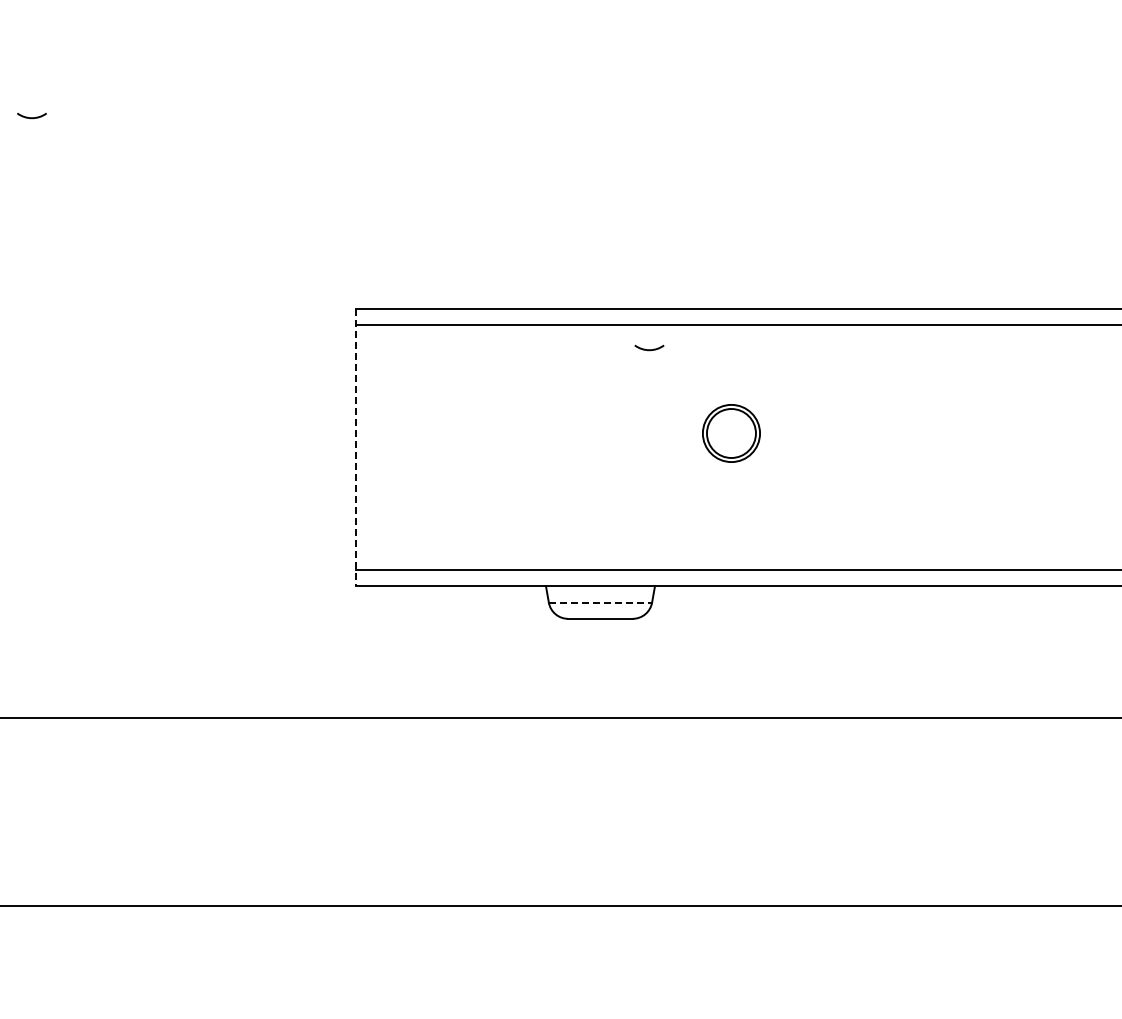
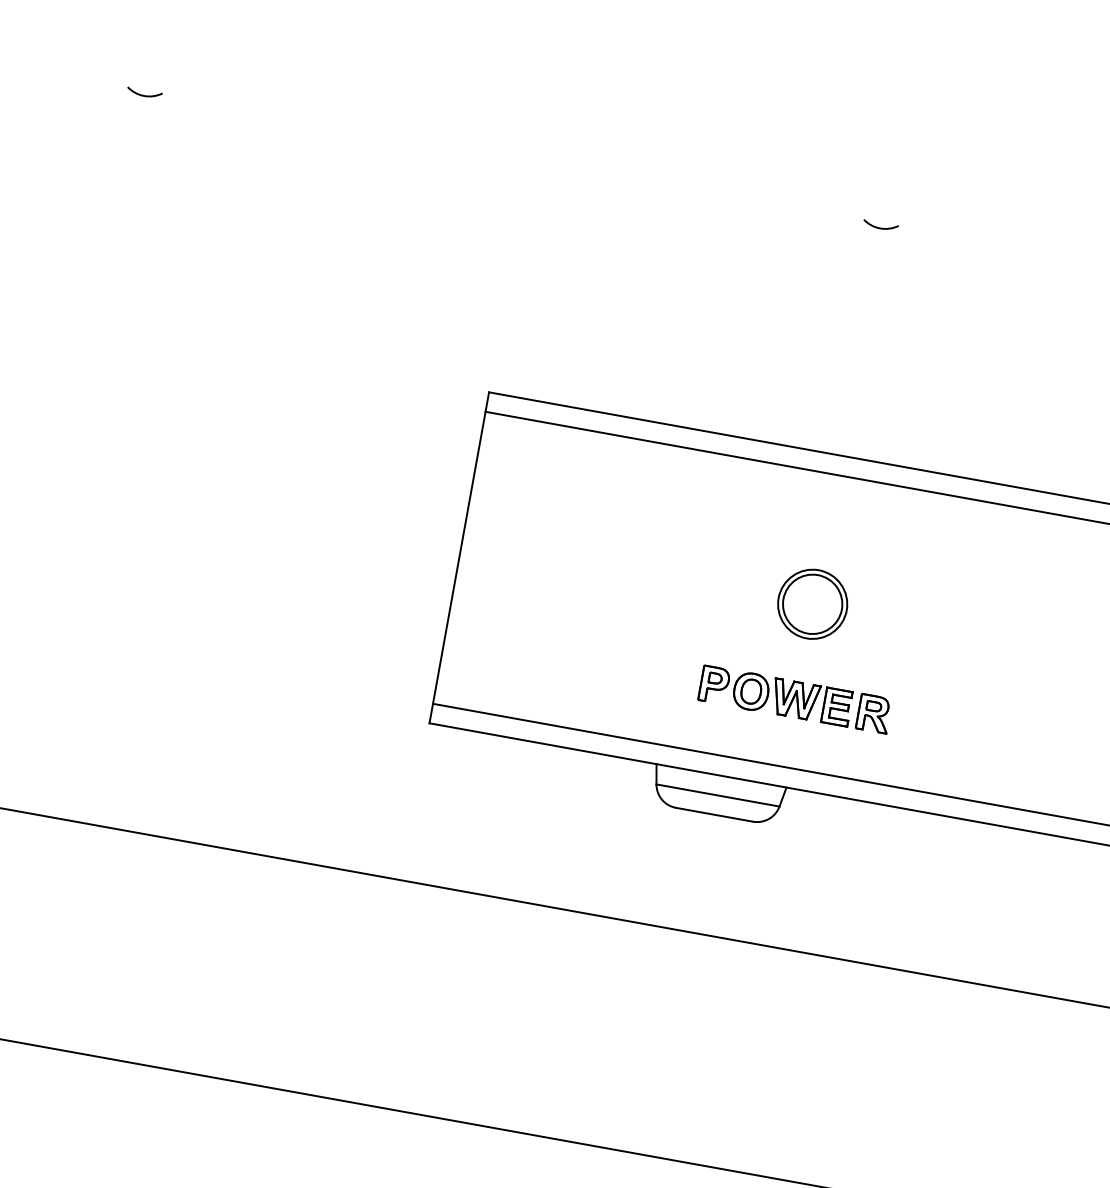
curve: (649, 349) -> (880, 227), moved
part: (731, 433) -> (812, 604), moved
line: (355, 447) -> (459, 557), dashed -> solid
part: (649, 513) -> (795, 699), added
line: (600, 602) -> (718, 795), dashed -> solid

